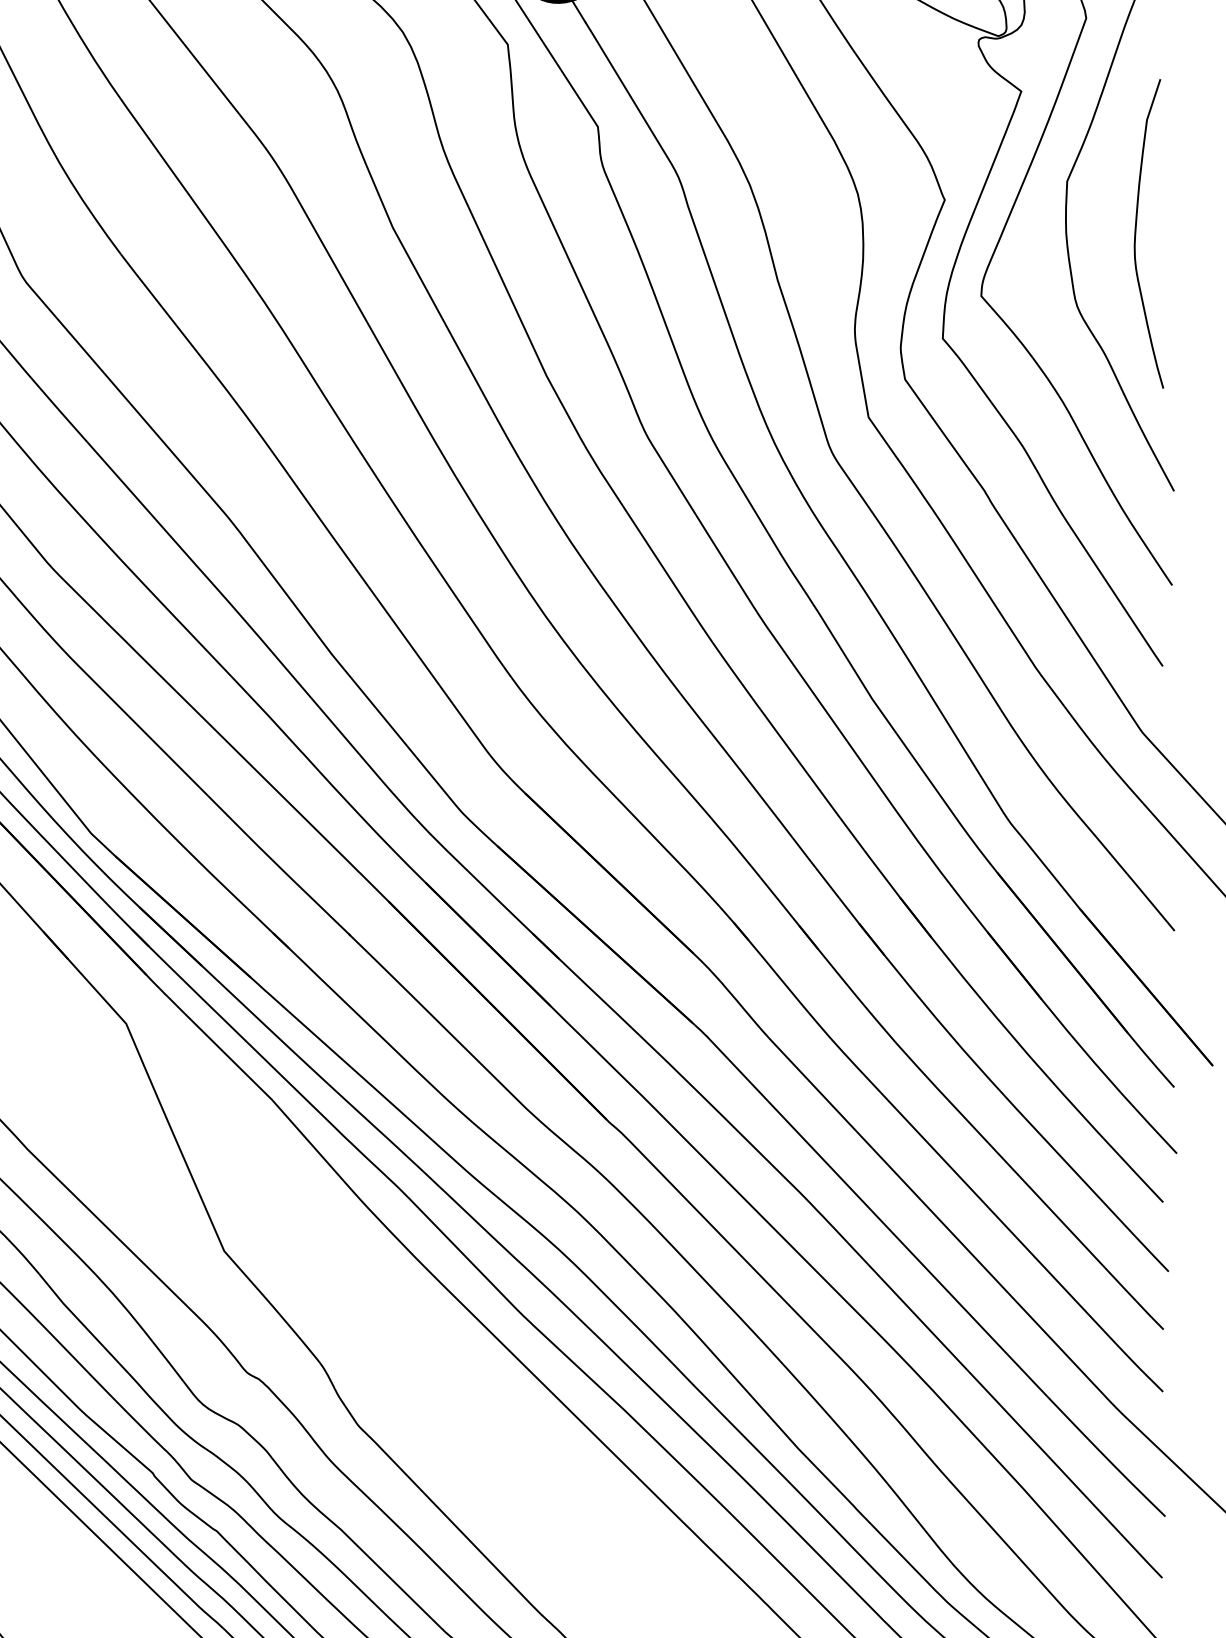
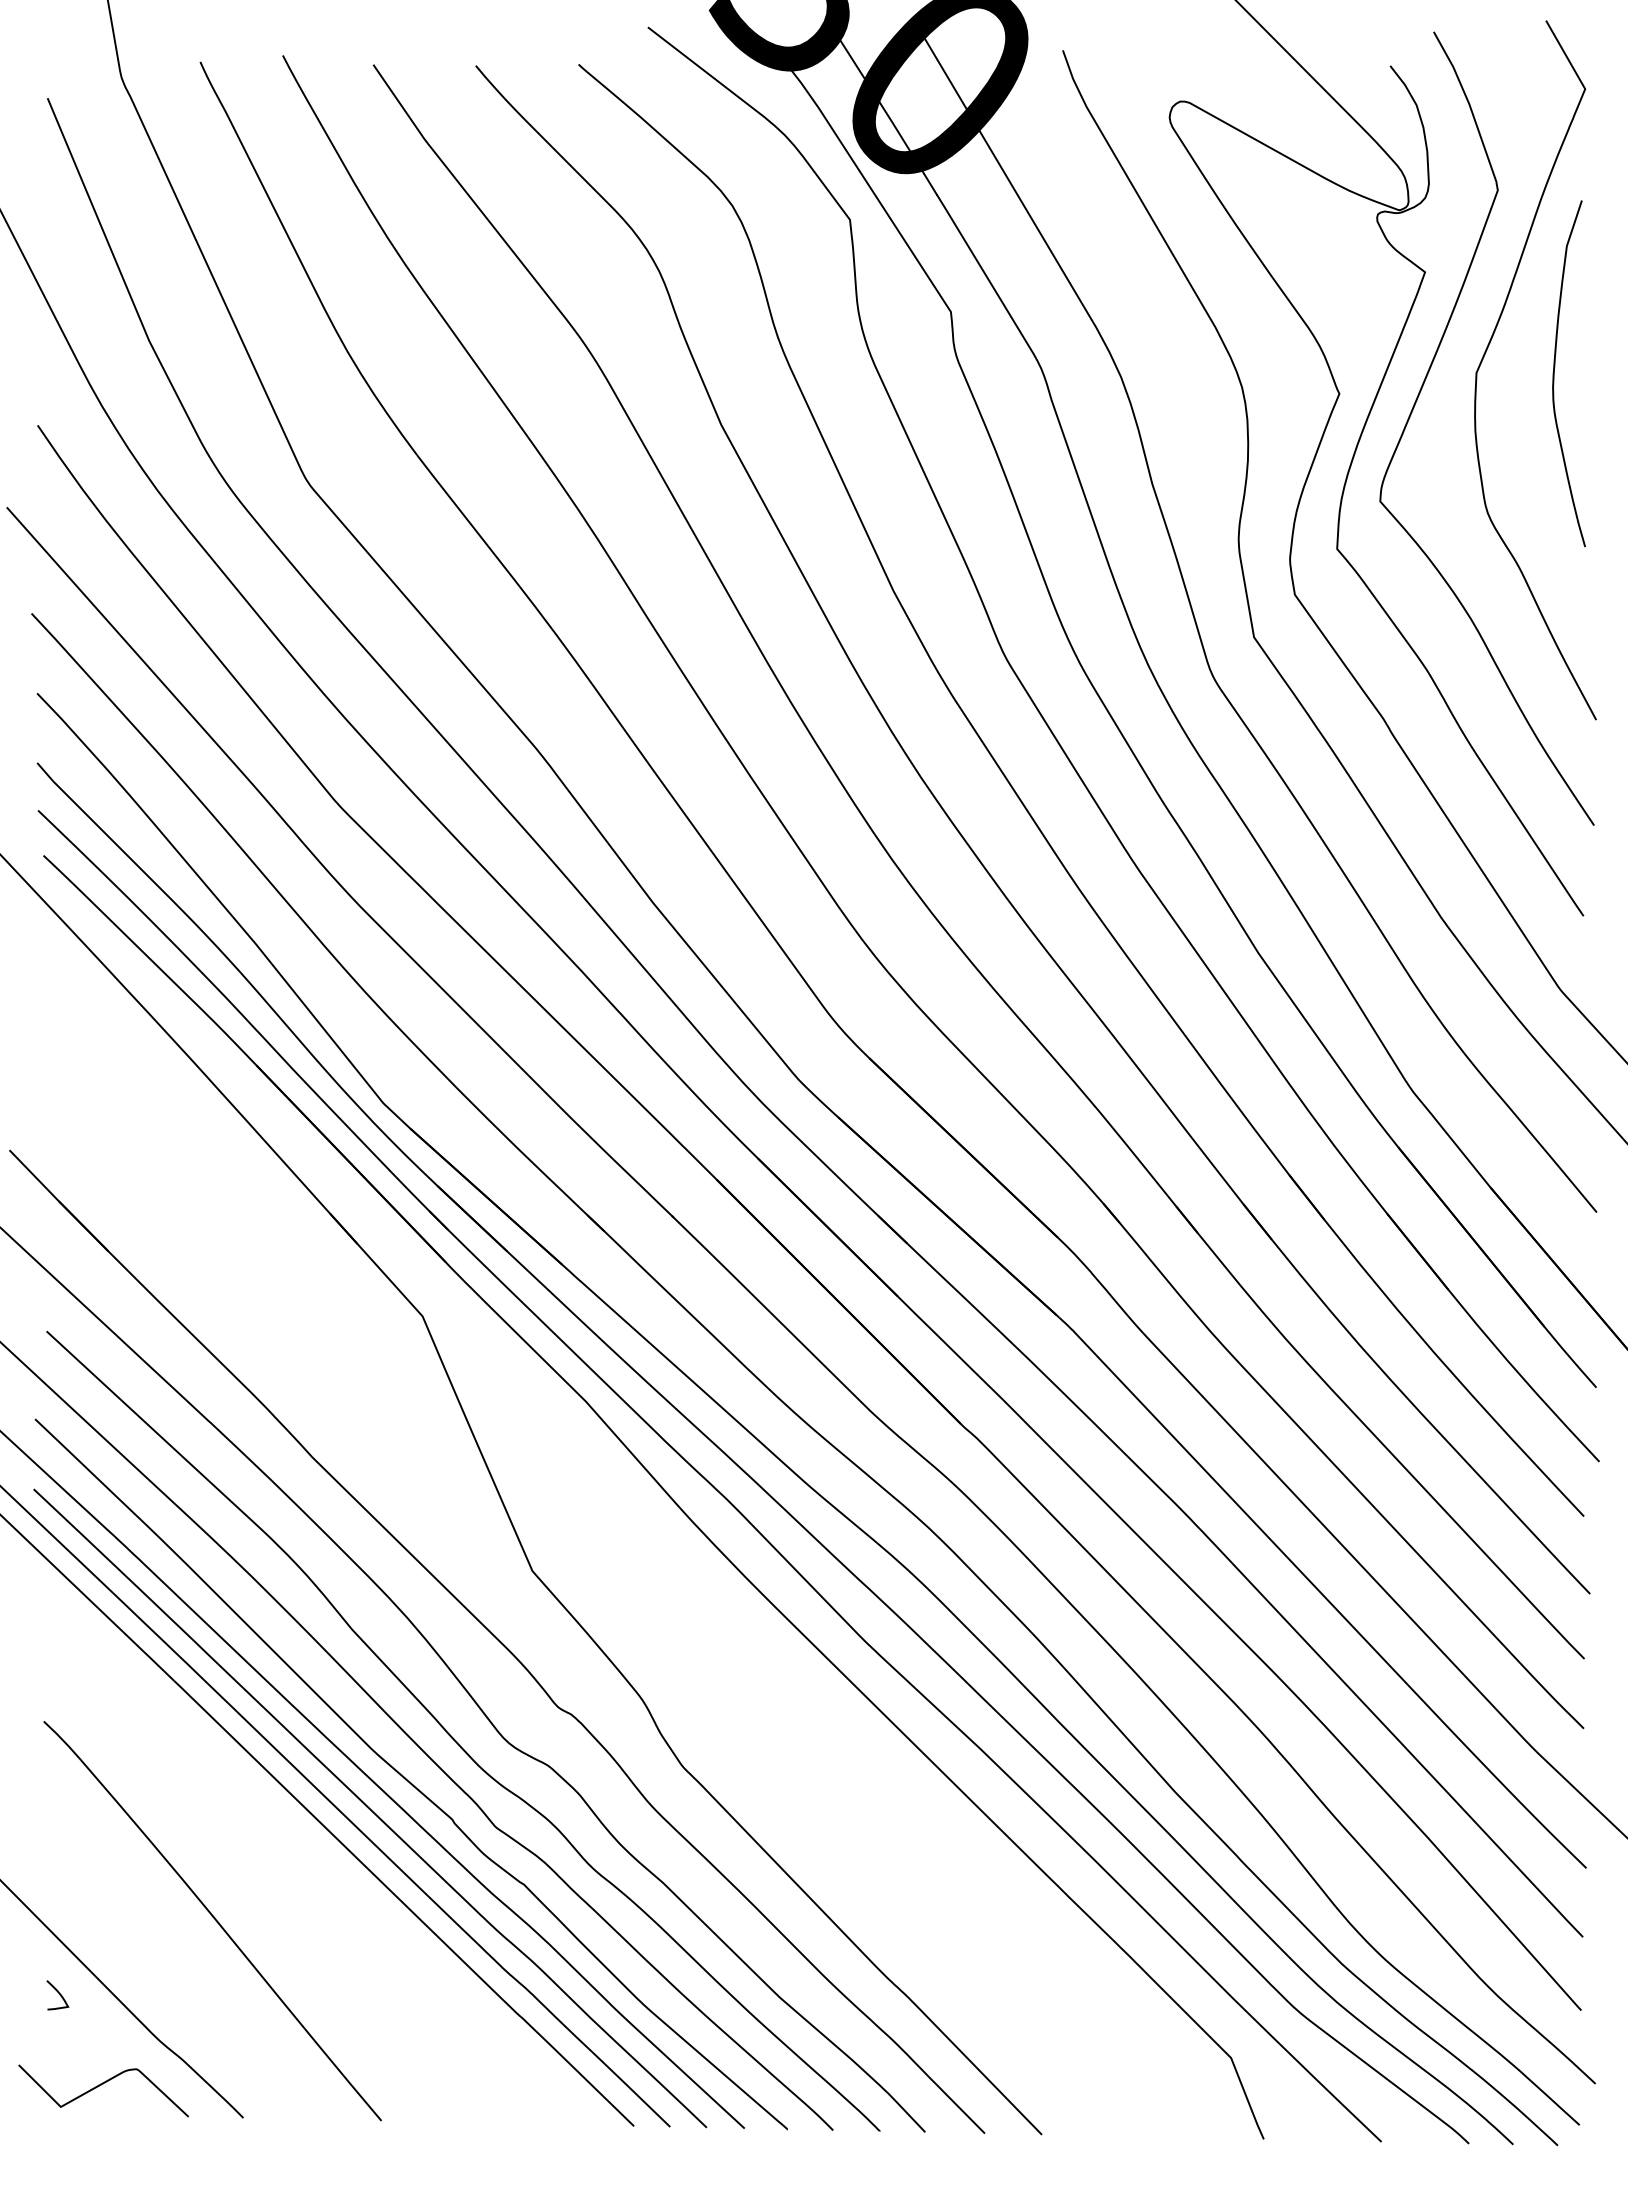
curve: (1135, 233) -> (1554, 373), moved

